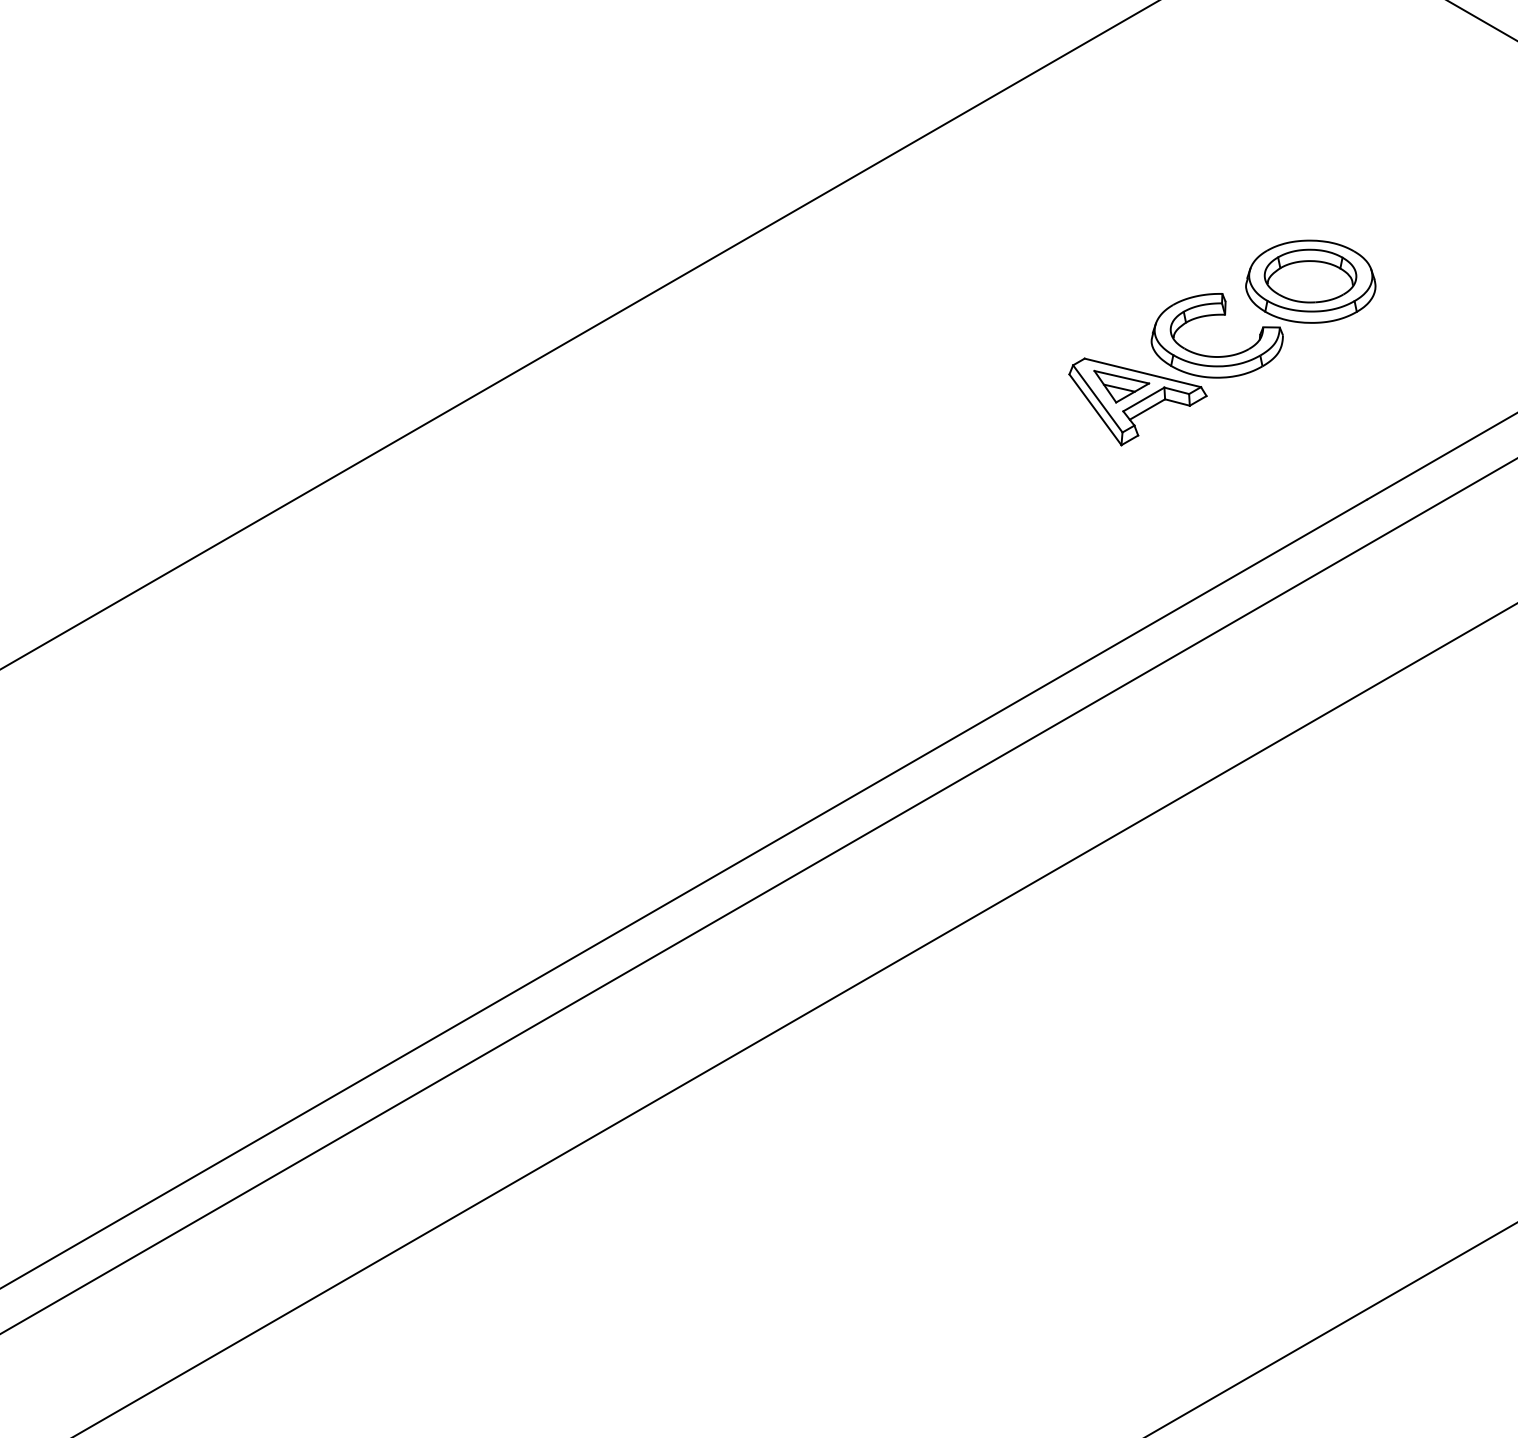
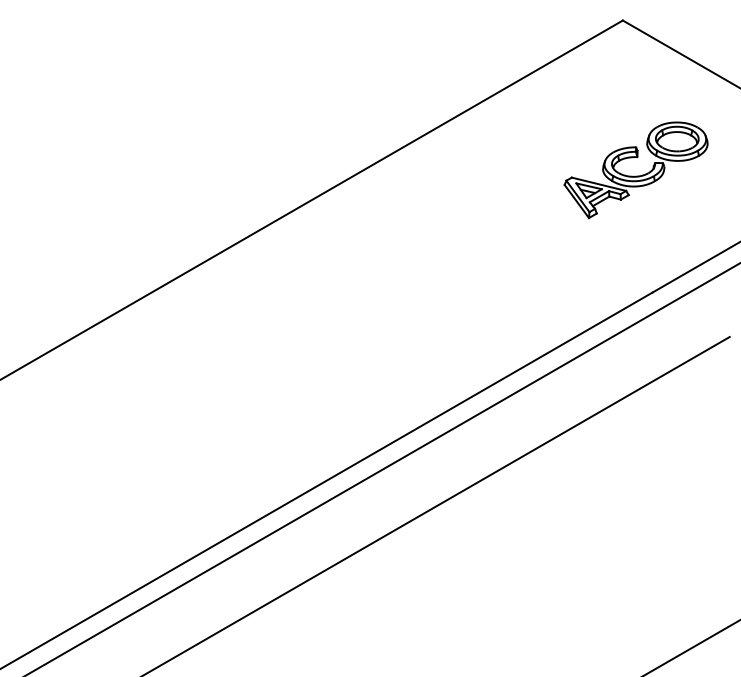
part: (1221, 343) -> (635, 170), moved

